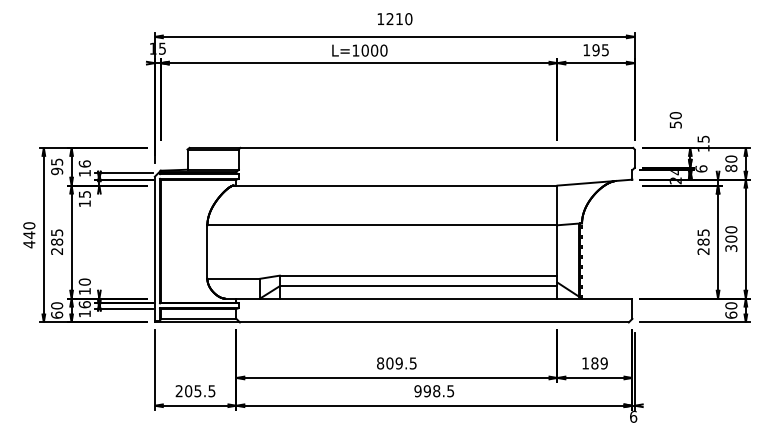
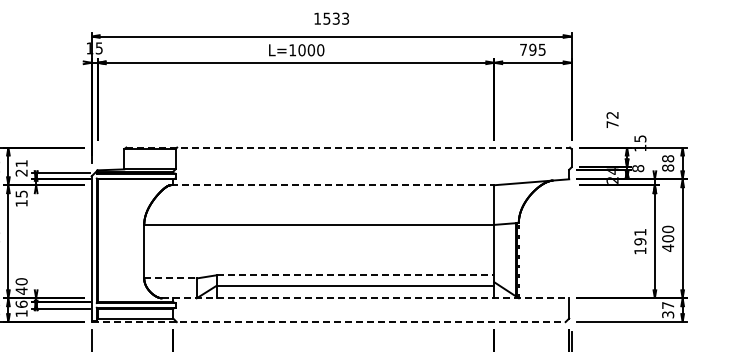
text: (399, 19) -> (336, 19), 1210 -> 1533
text: (586, 50) -> (523, 50), 195 -> 795
text: (675, 120) -> (612, 120), 50 -> 72
line: (411, 147) -> (348, 147), solid -> dashed
text: (731, 158) -> (668, 158), 80 -> 88
text: (84, 168) -> (21, 168), 16 -> 21
text: (701, 168) -> (638, 168), 6 -> 8
line: (395, 185) -> (332, 185), solid -> dashed
text: (703, 241) -> (640, 241), 285 -> 191
text: (731, 248) -> (668, 248), 300 -> 400
line: (418, 275) -> (355, 275), solid -> dashed
line: (234, 278) -> (171, 278), solid -> dashed
text: (84, 291) -> (21, 291), 10 -> 40
line: (428, 298) -> (365, 298), solid -> dashed
text: (731, 310) -> (668, 310), 60 -> 37
line: (391, 322) -> (328, 322), solid -> dashed

